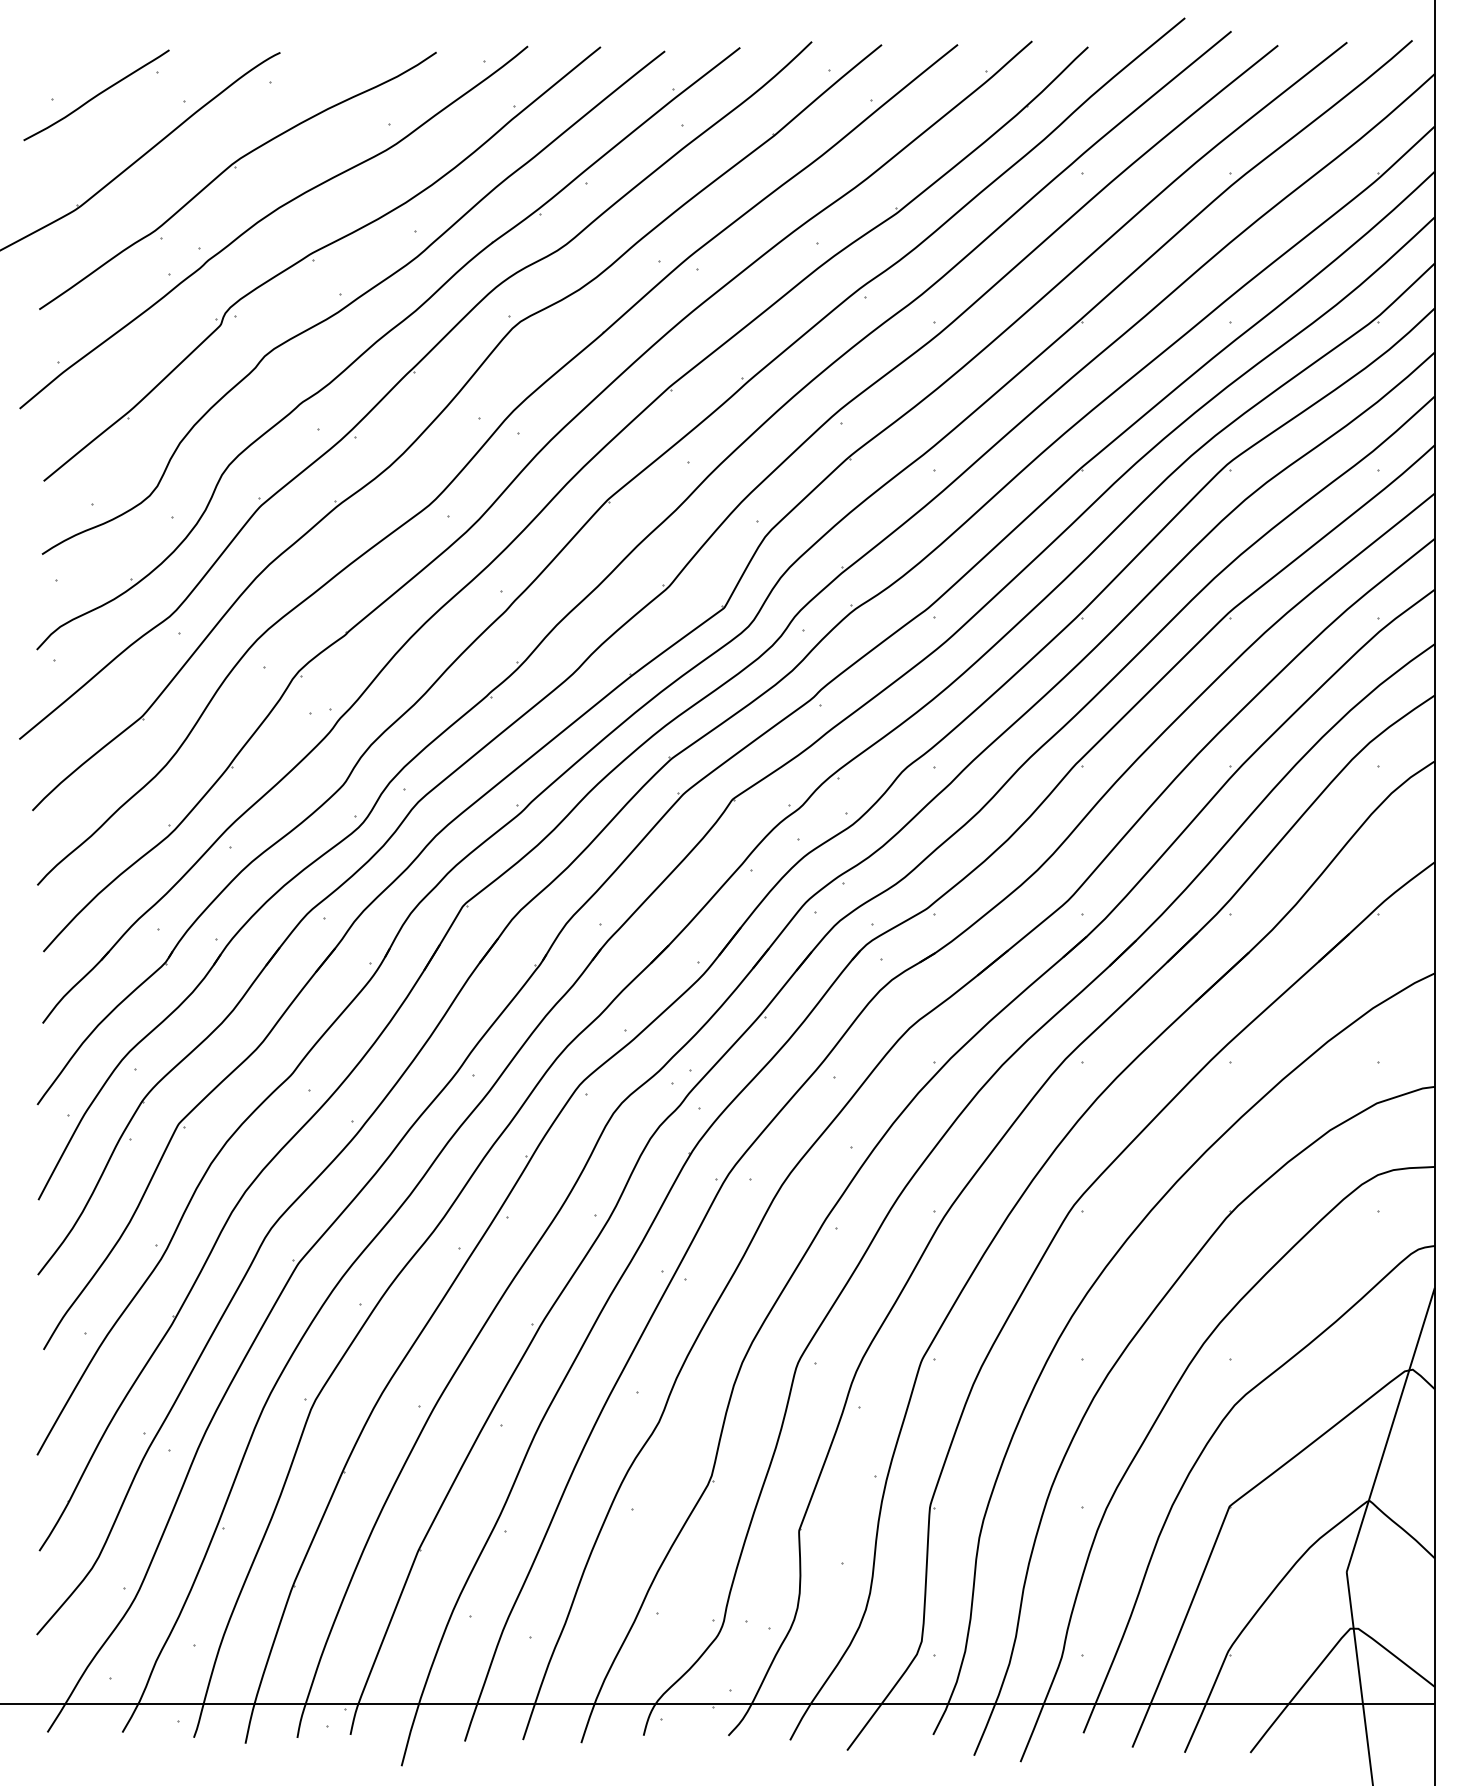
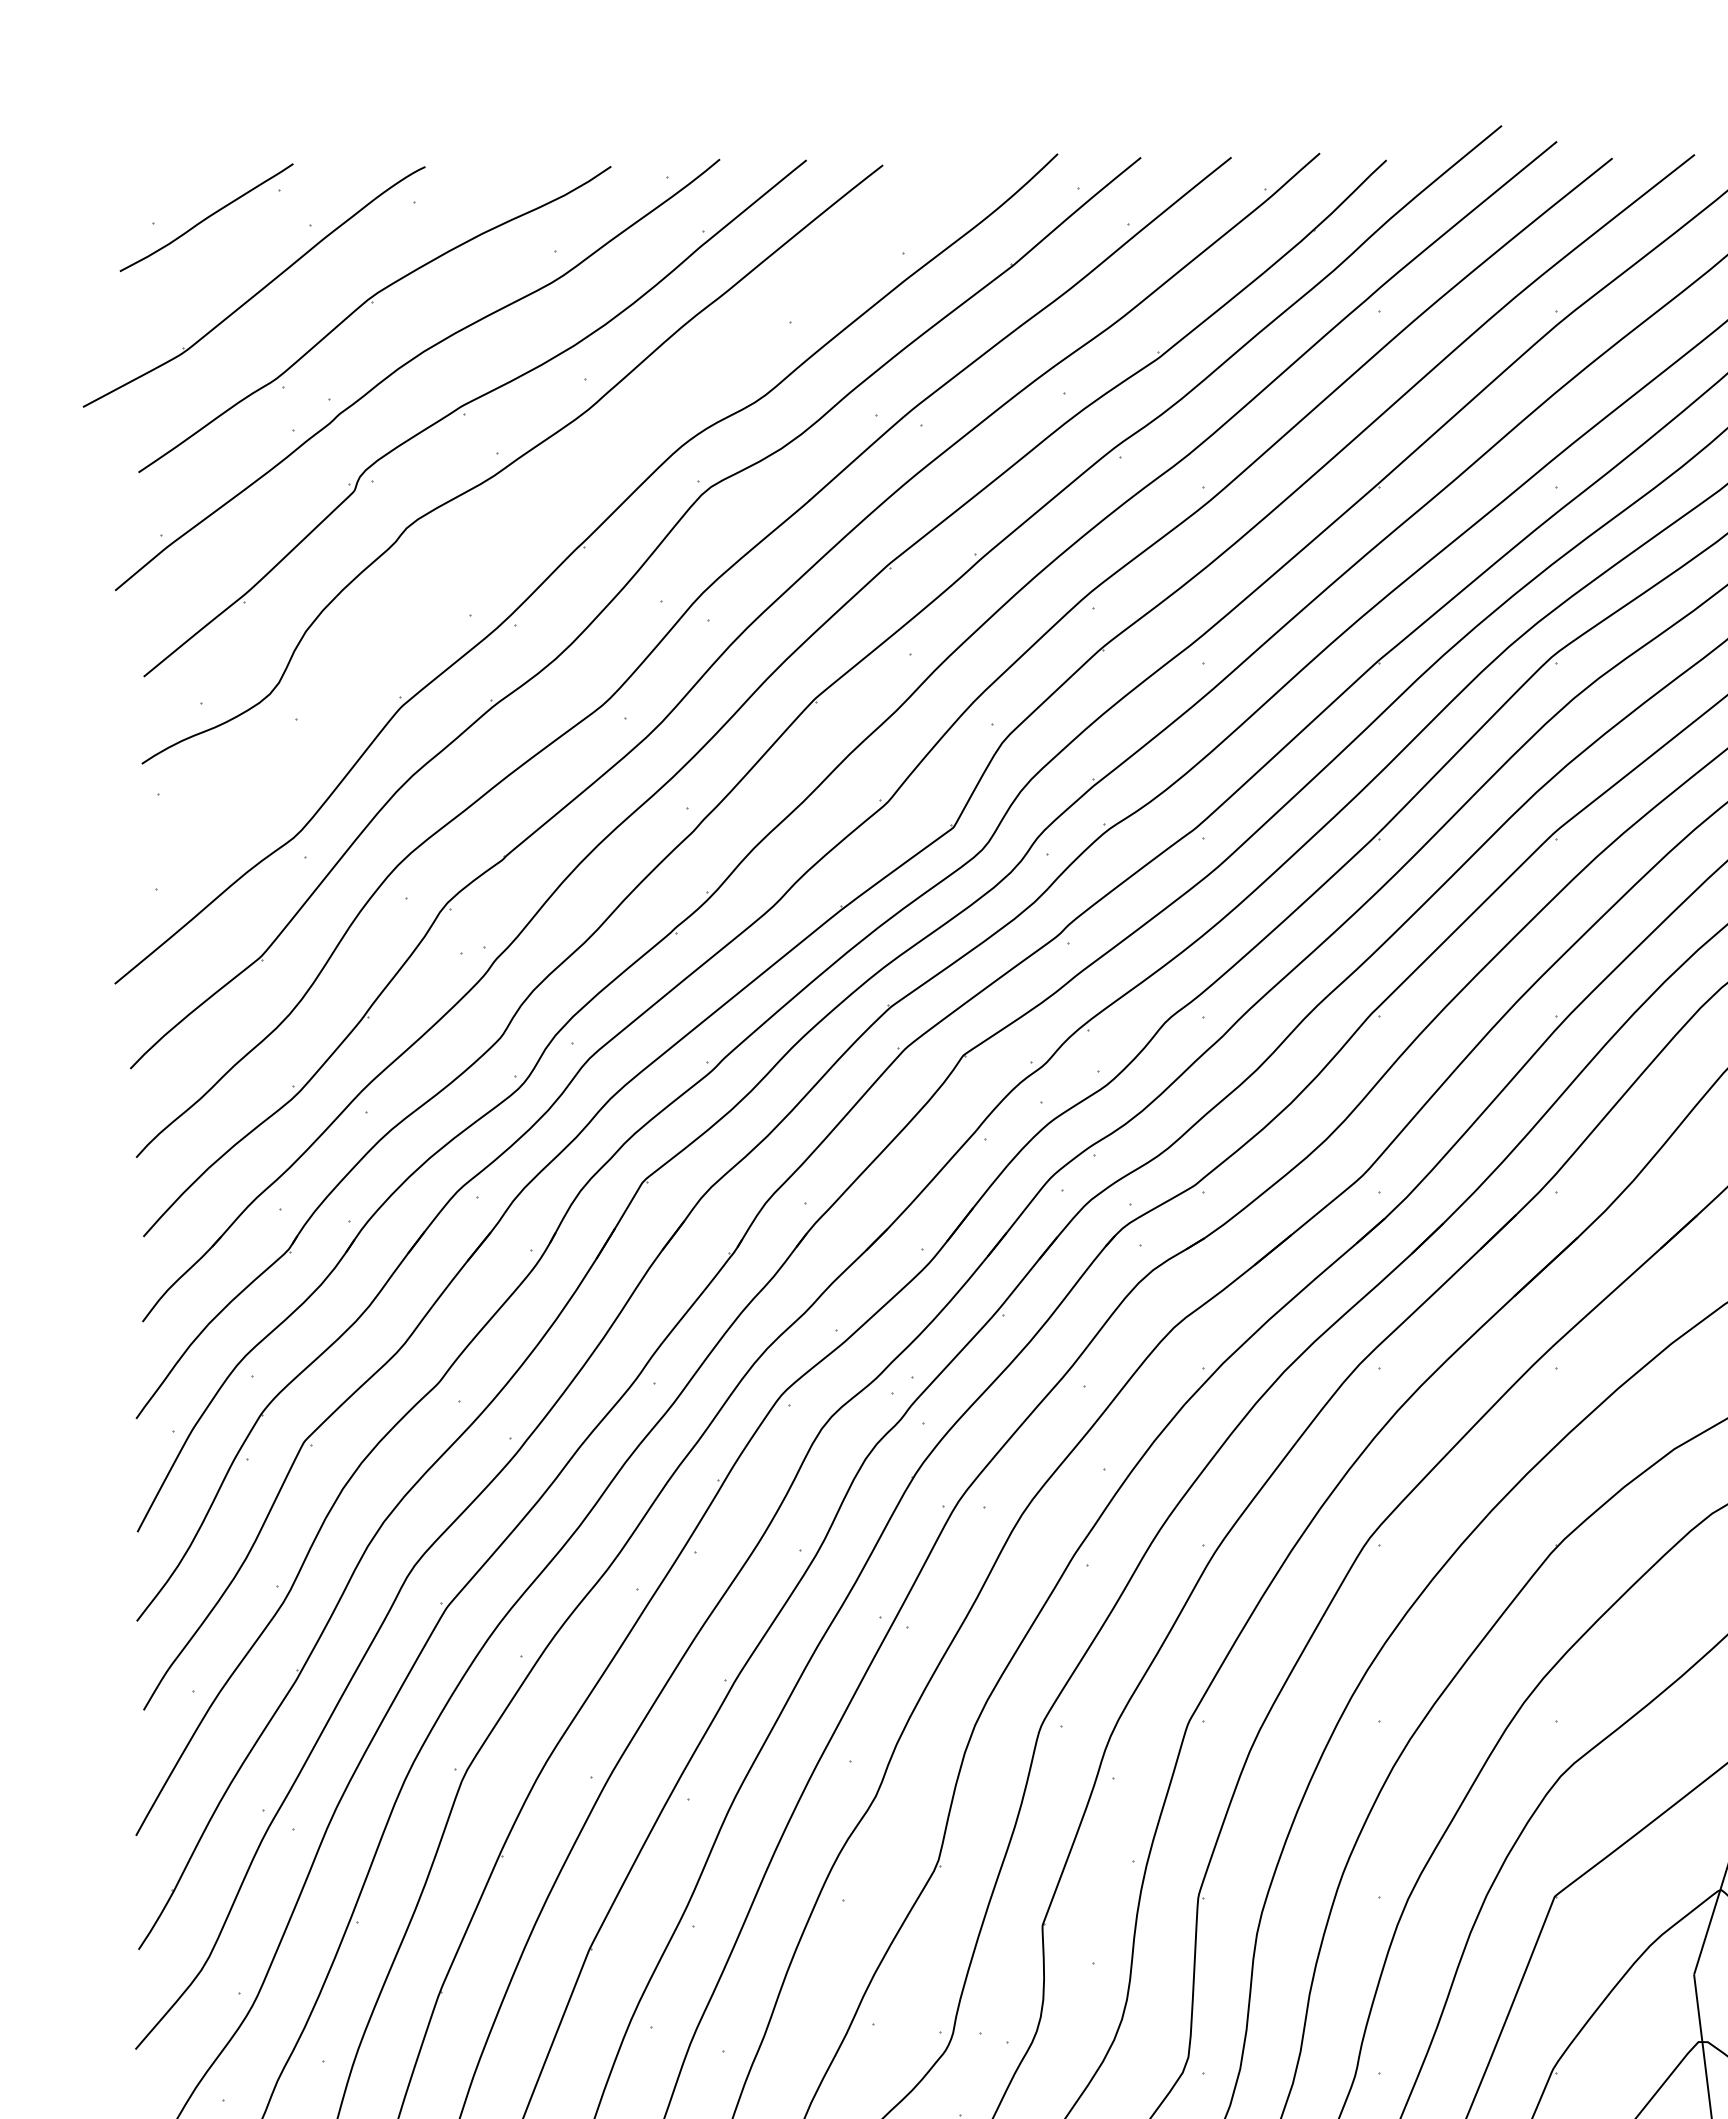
part: (381, 339) -> (545, 508), removed

